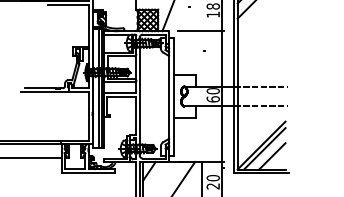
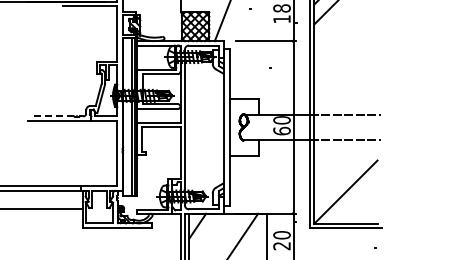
line: (40, 88) -> (53, 116), solid -> dashed
line: (264, 148) -> (349, 196), removed
line: (271, 156) -> (359, 206), removed

